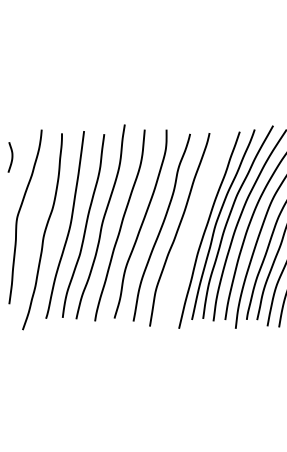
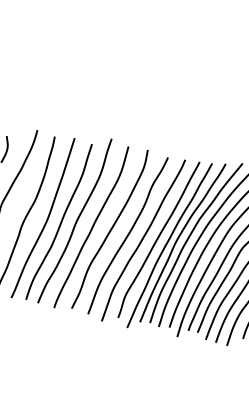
curve: (195, 225) -> (158, 239), added

